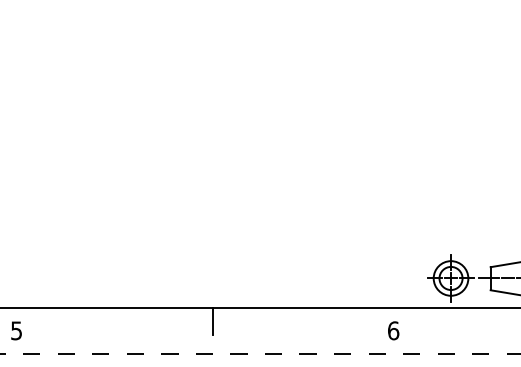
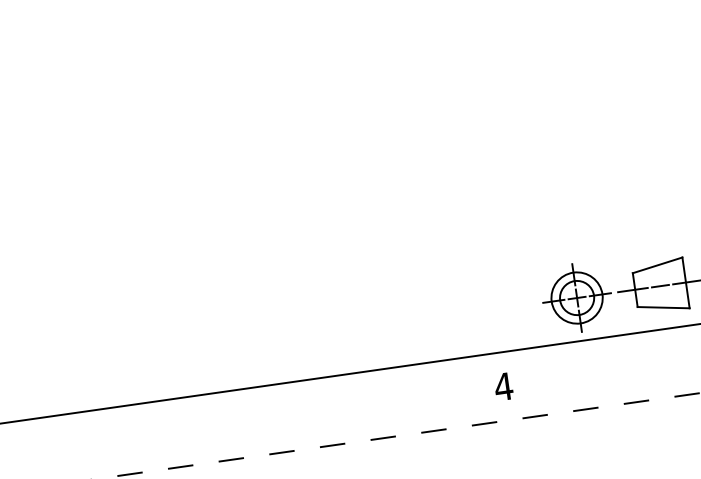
line: (212, 321) -> (236, 410), removed
text: (393, 330) -> (503, 386), 6 -> 4

